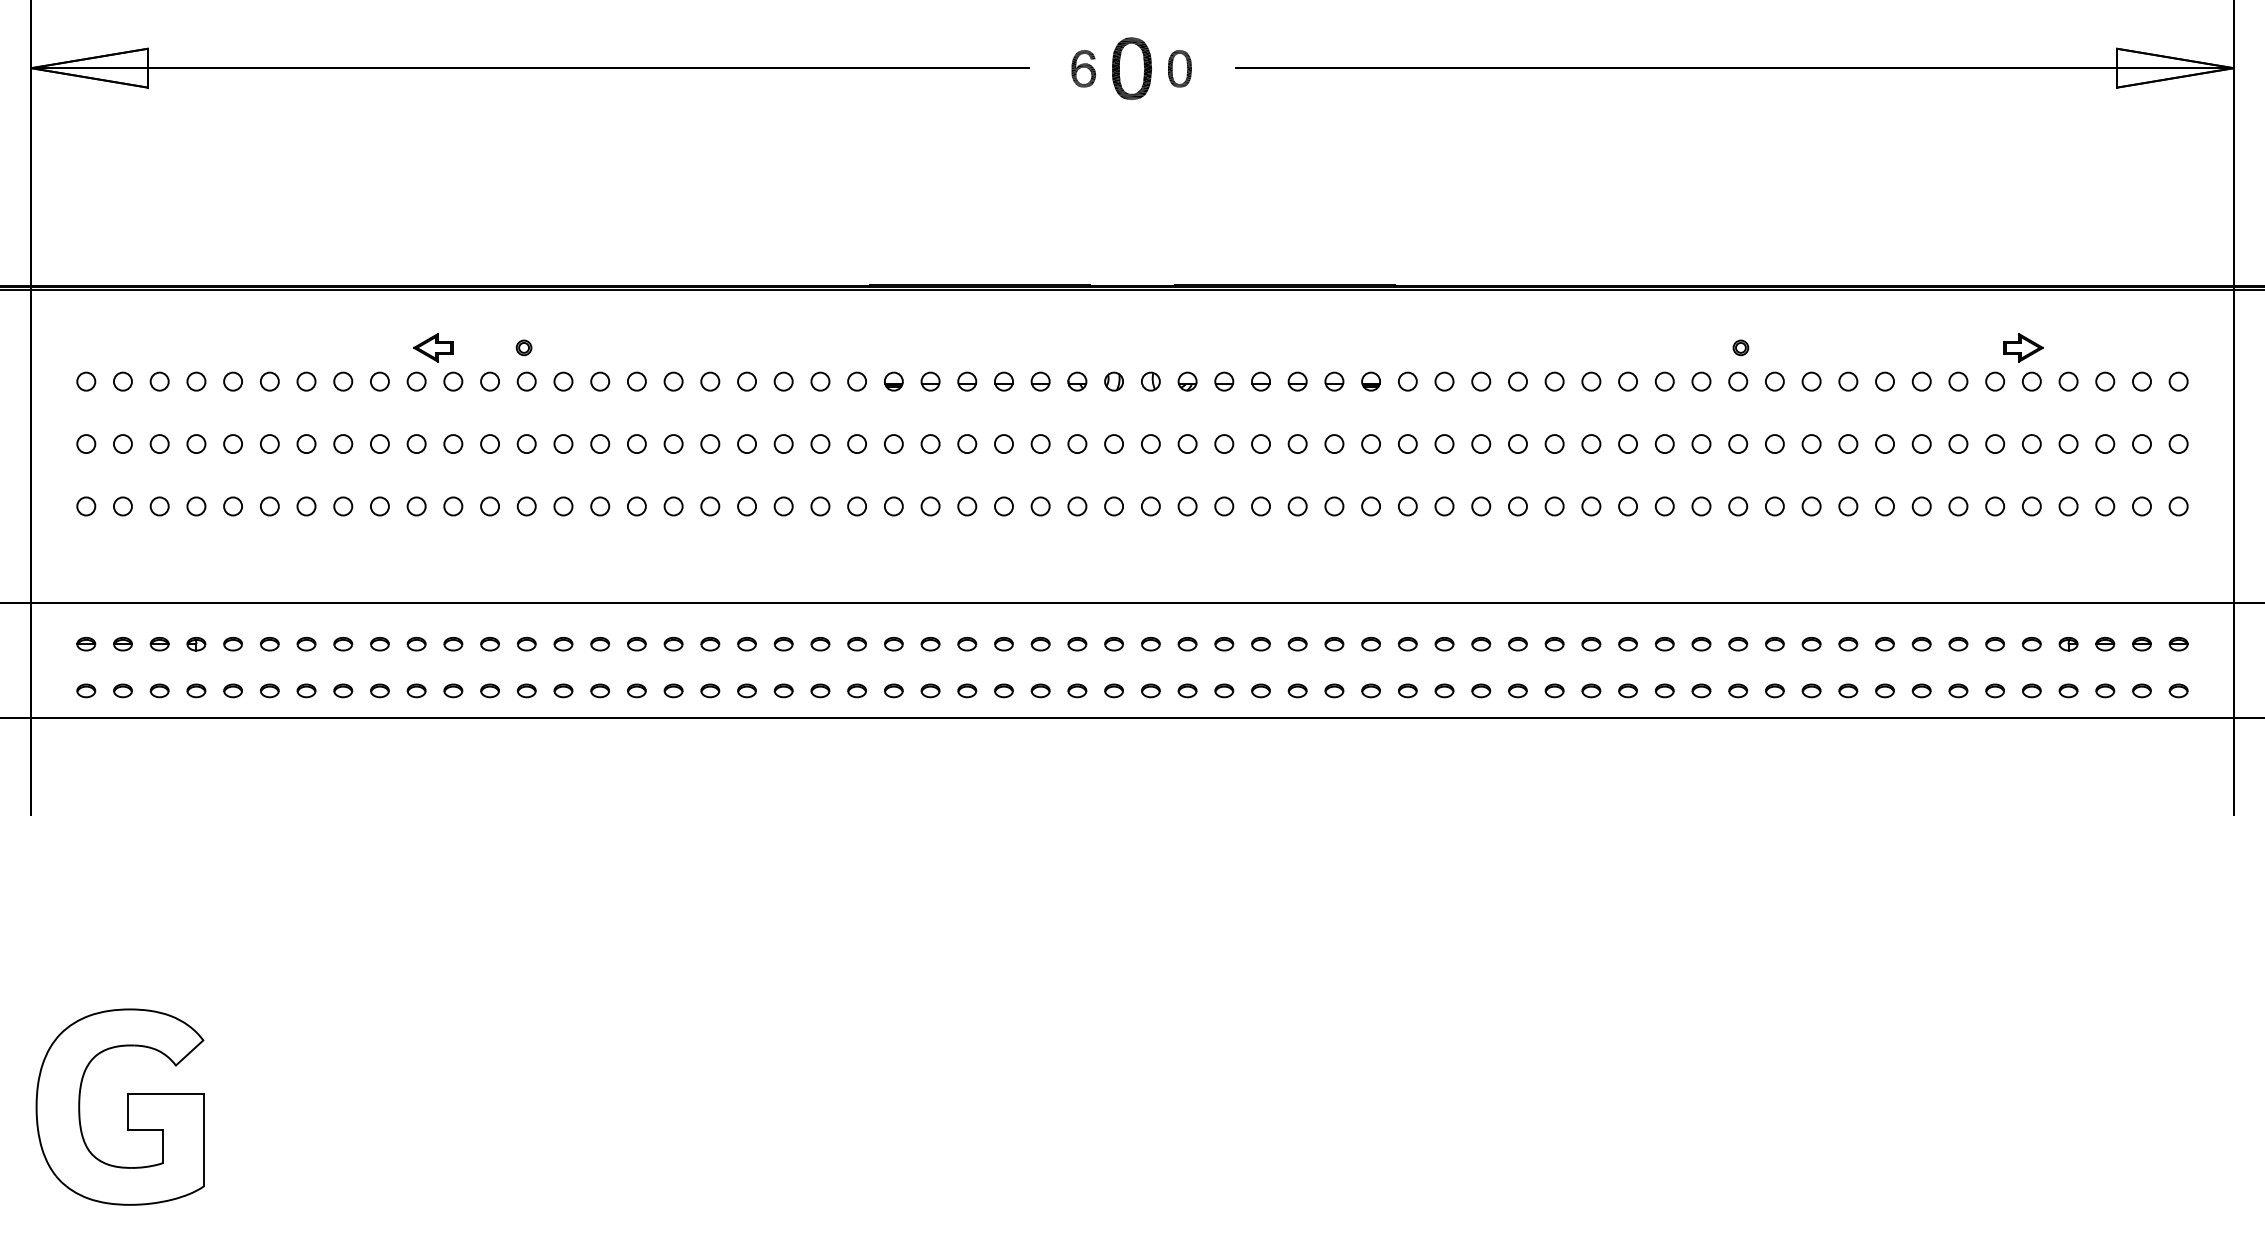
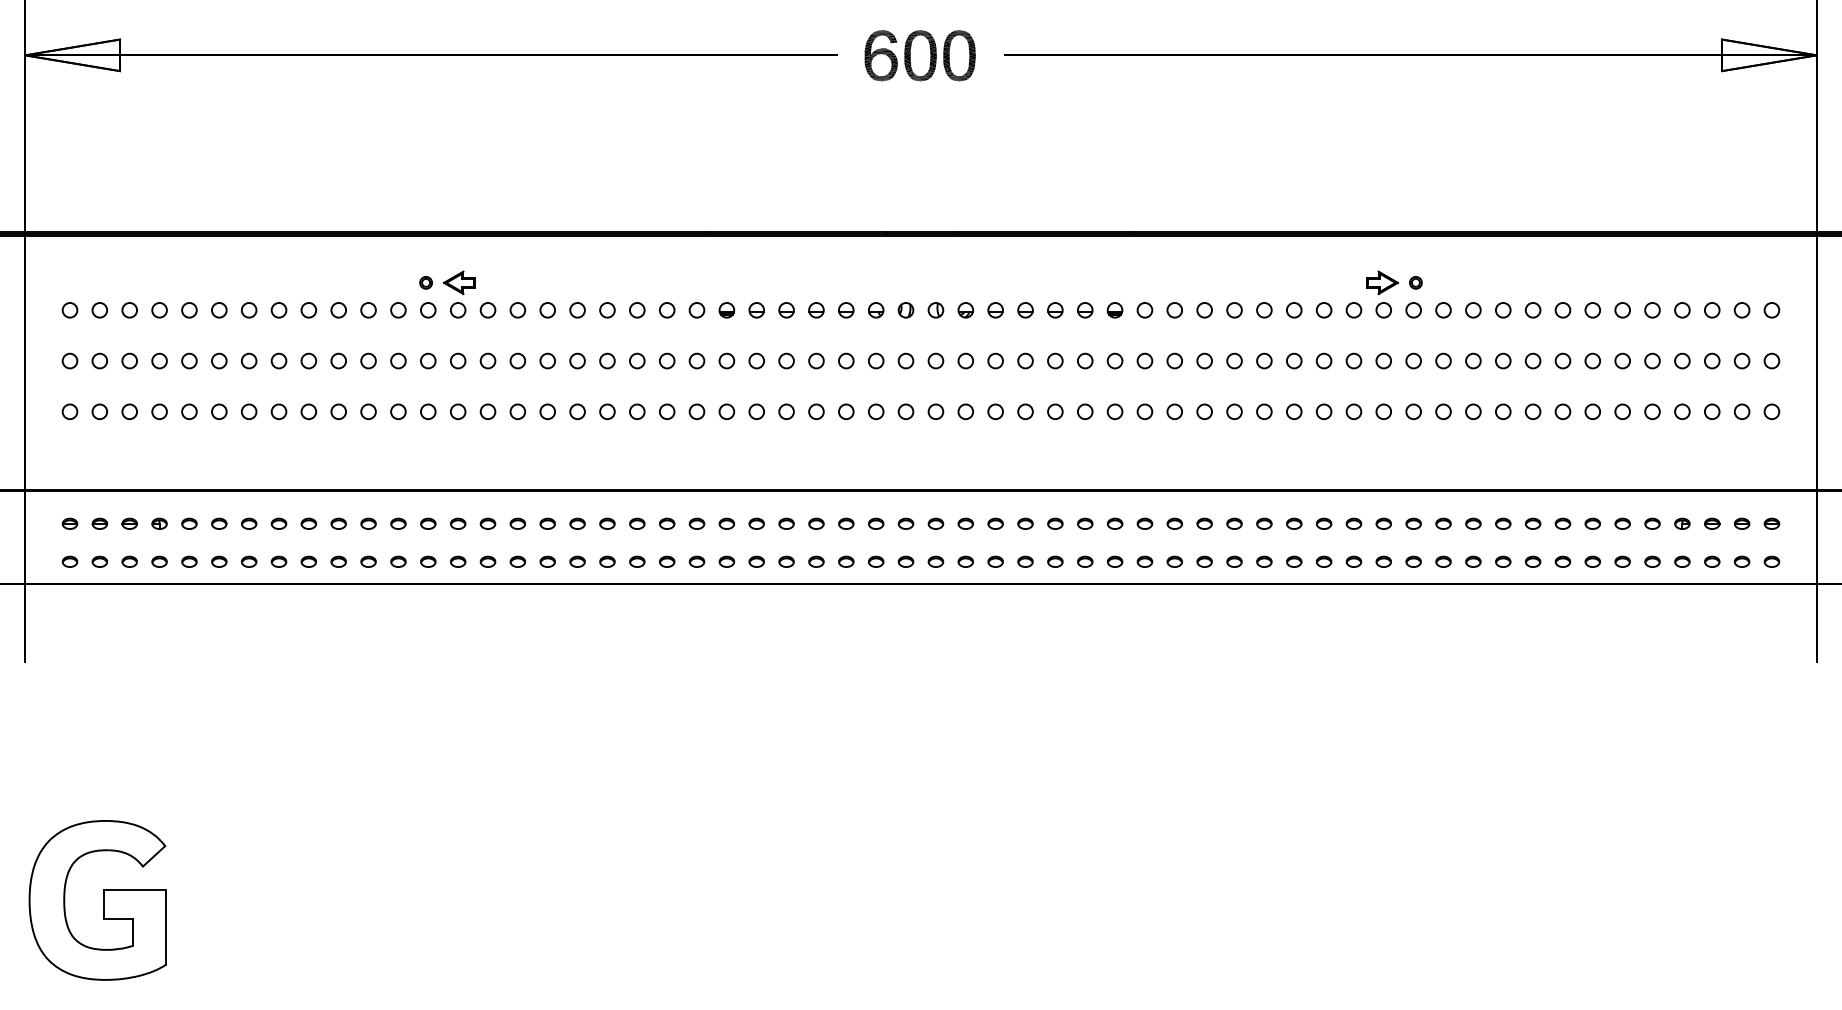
part: (1083, 68) -> (881, 55), size x1.67
part: (1179, 68) -> (959, 55), size x1.67
part: (433, 347) -> (459, 282), moved
part: (2023, 347) -> (1382, 282), moved

